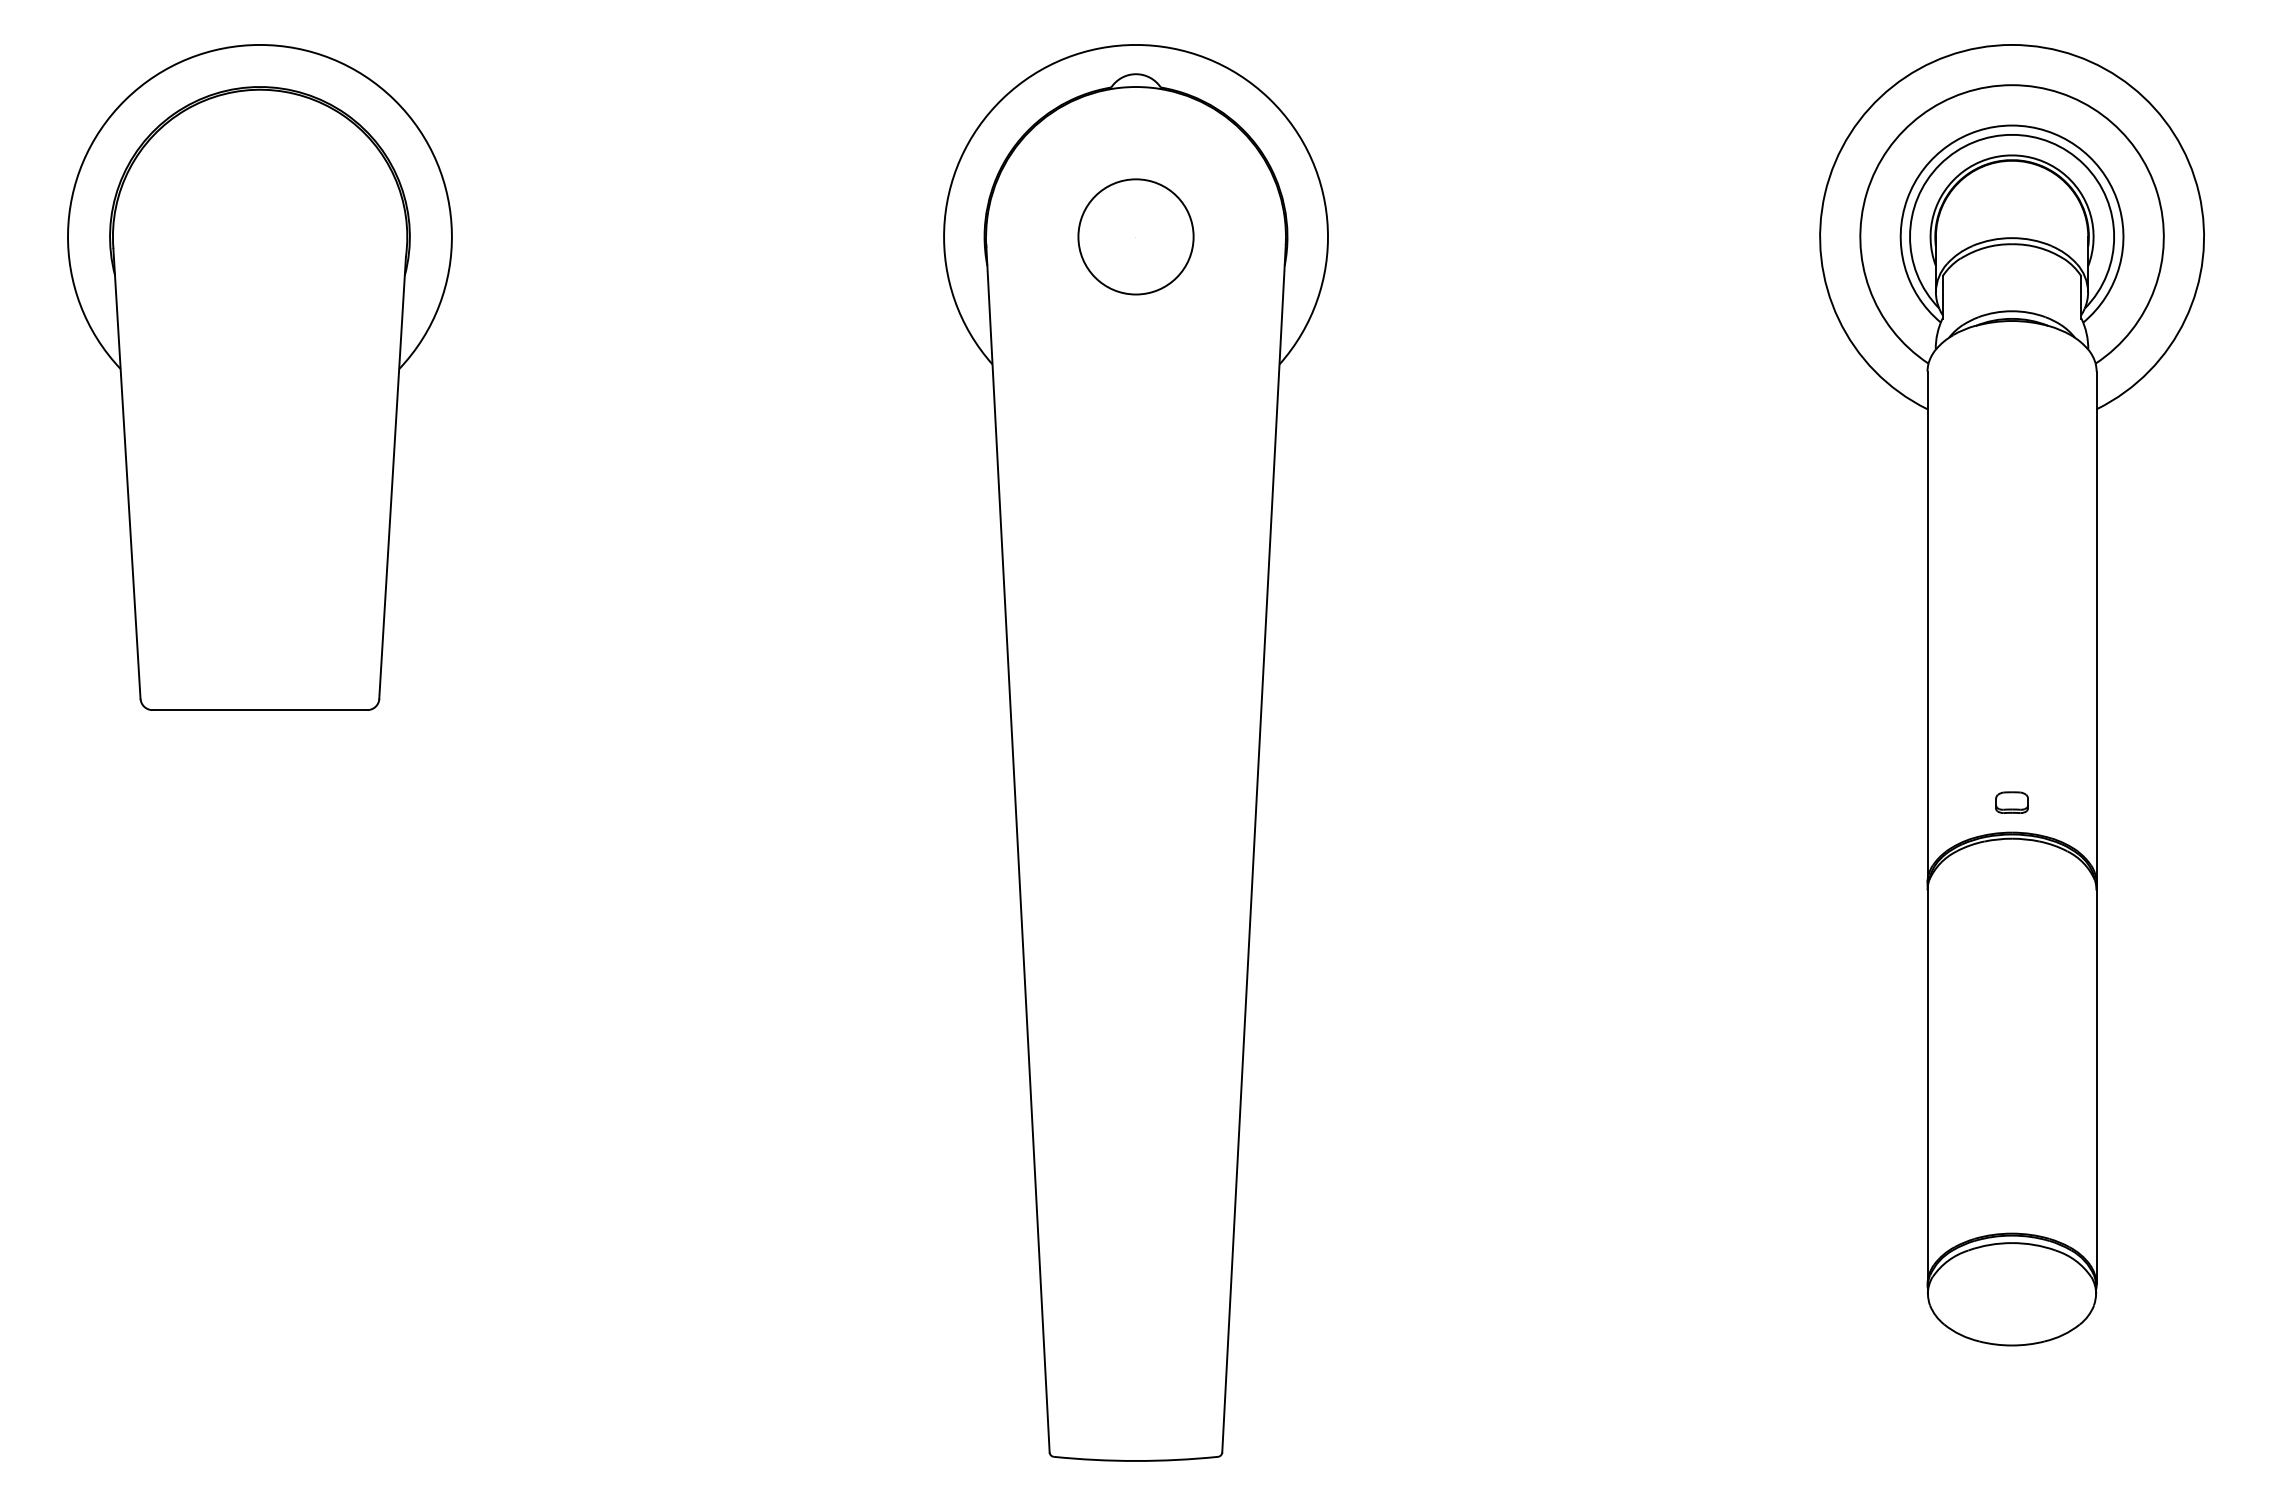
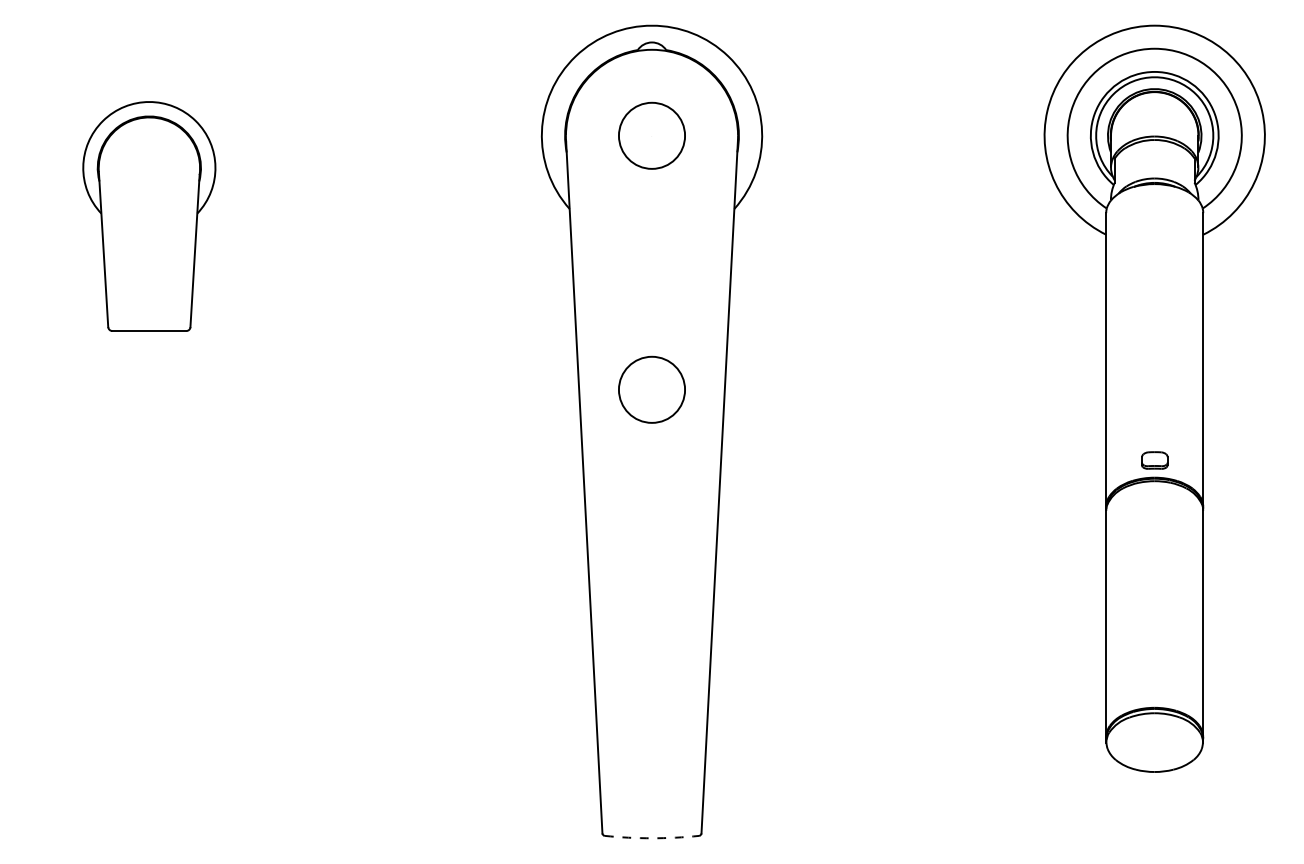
part: (260, 377) -> (149, 216), size x0.6
circle: (1135, 678) -> (651, 389), added
part: (2011, 802) -> (1154, 460), size x1.4
arc: (1136, 1461) -> (652, 838), solid -> dashed

